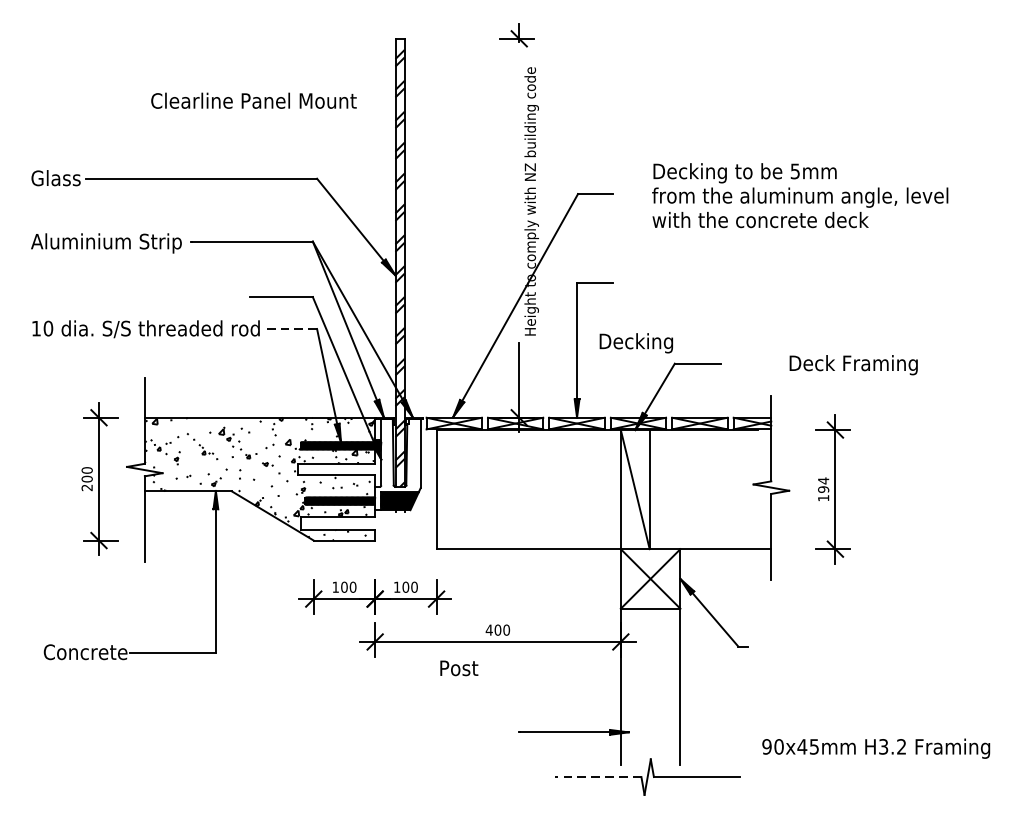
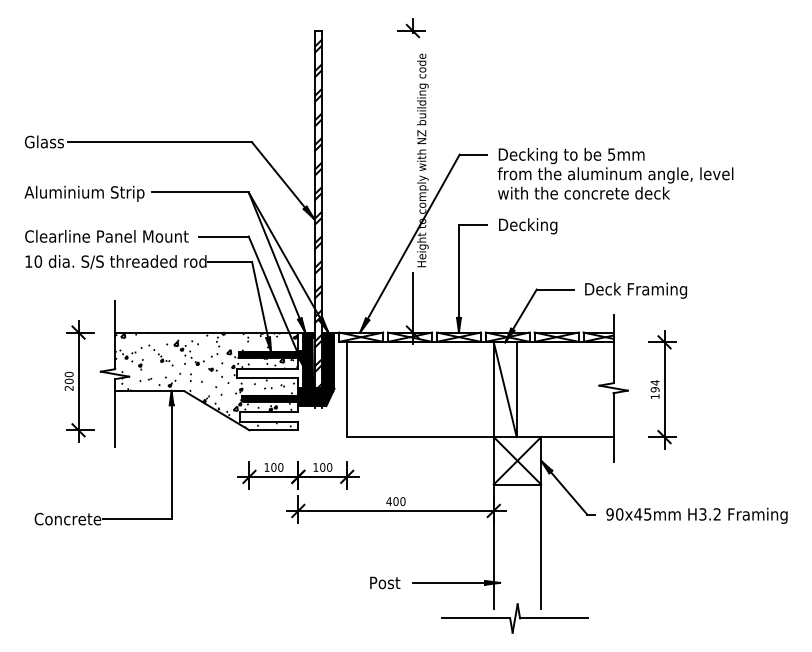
text: (253, 100) -> (106, 236), moved
text: (800, 195) -> (615, 173), moved
line: (289, 328) -> (230, 261), dashed -> solid
text: (636, 343) -> (528, 226), moved
text: (852, 364) -> (635, 290), moved
fill: (398, 464) -> (316, 369), added
text: (459, 667) -> (385, 582), moved
text: (875, 748) -> (696, 515), moved
line: (597, 777) -> (475, 618), dashed -> solid

